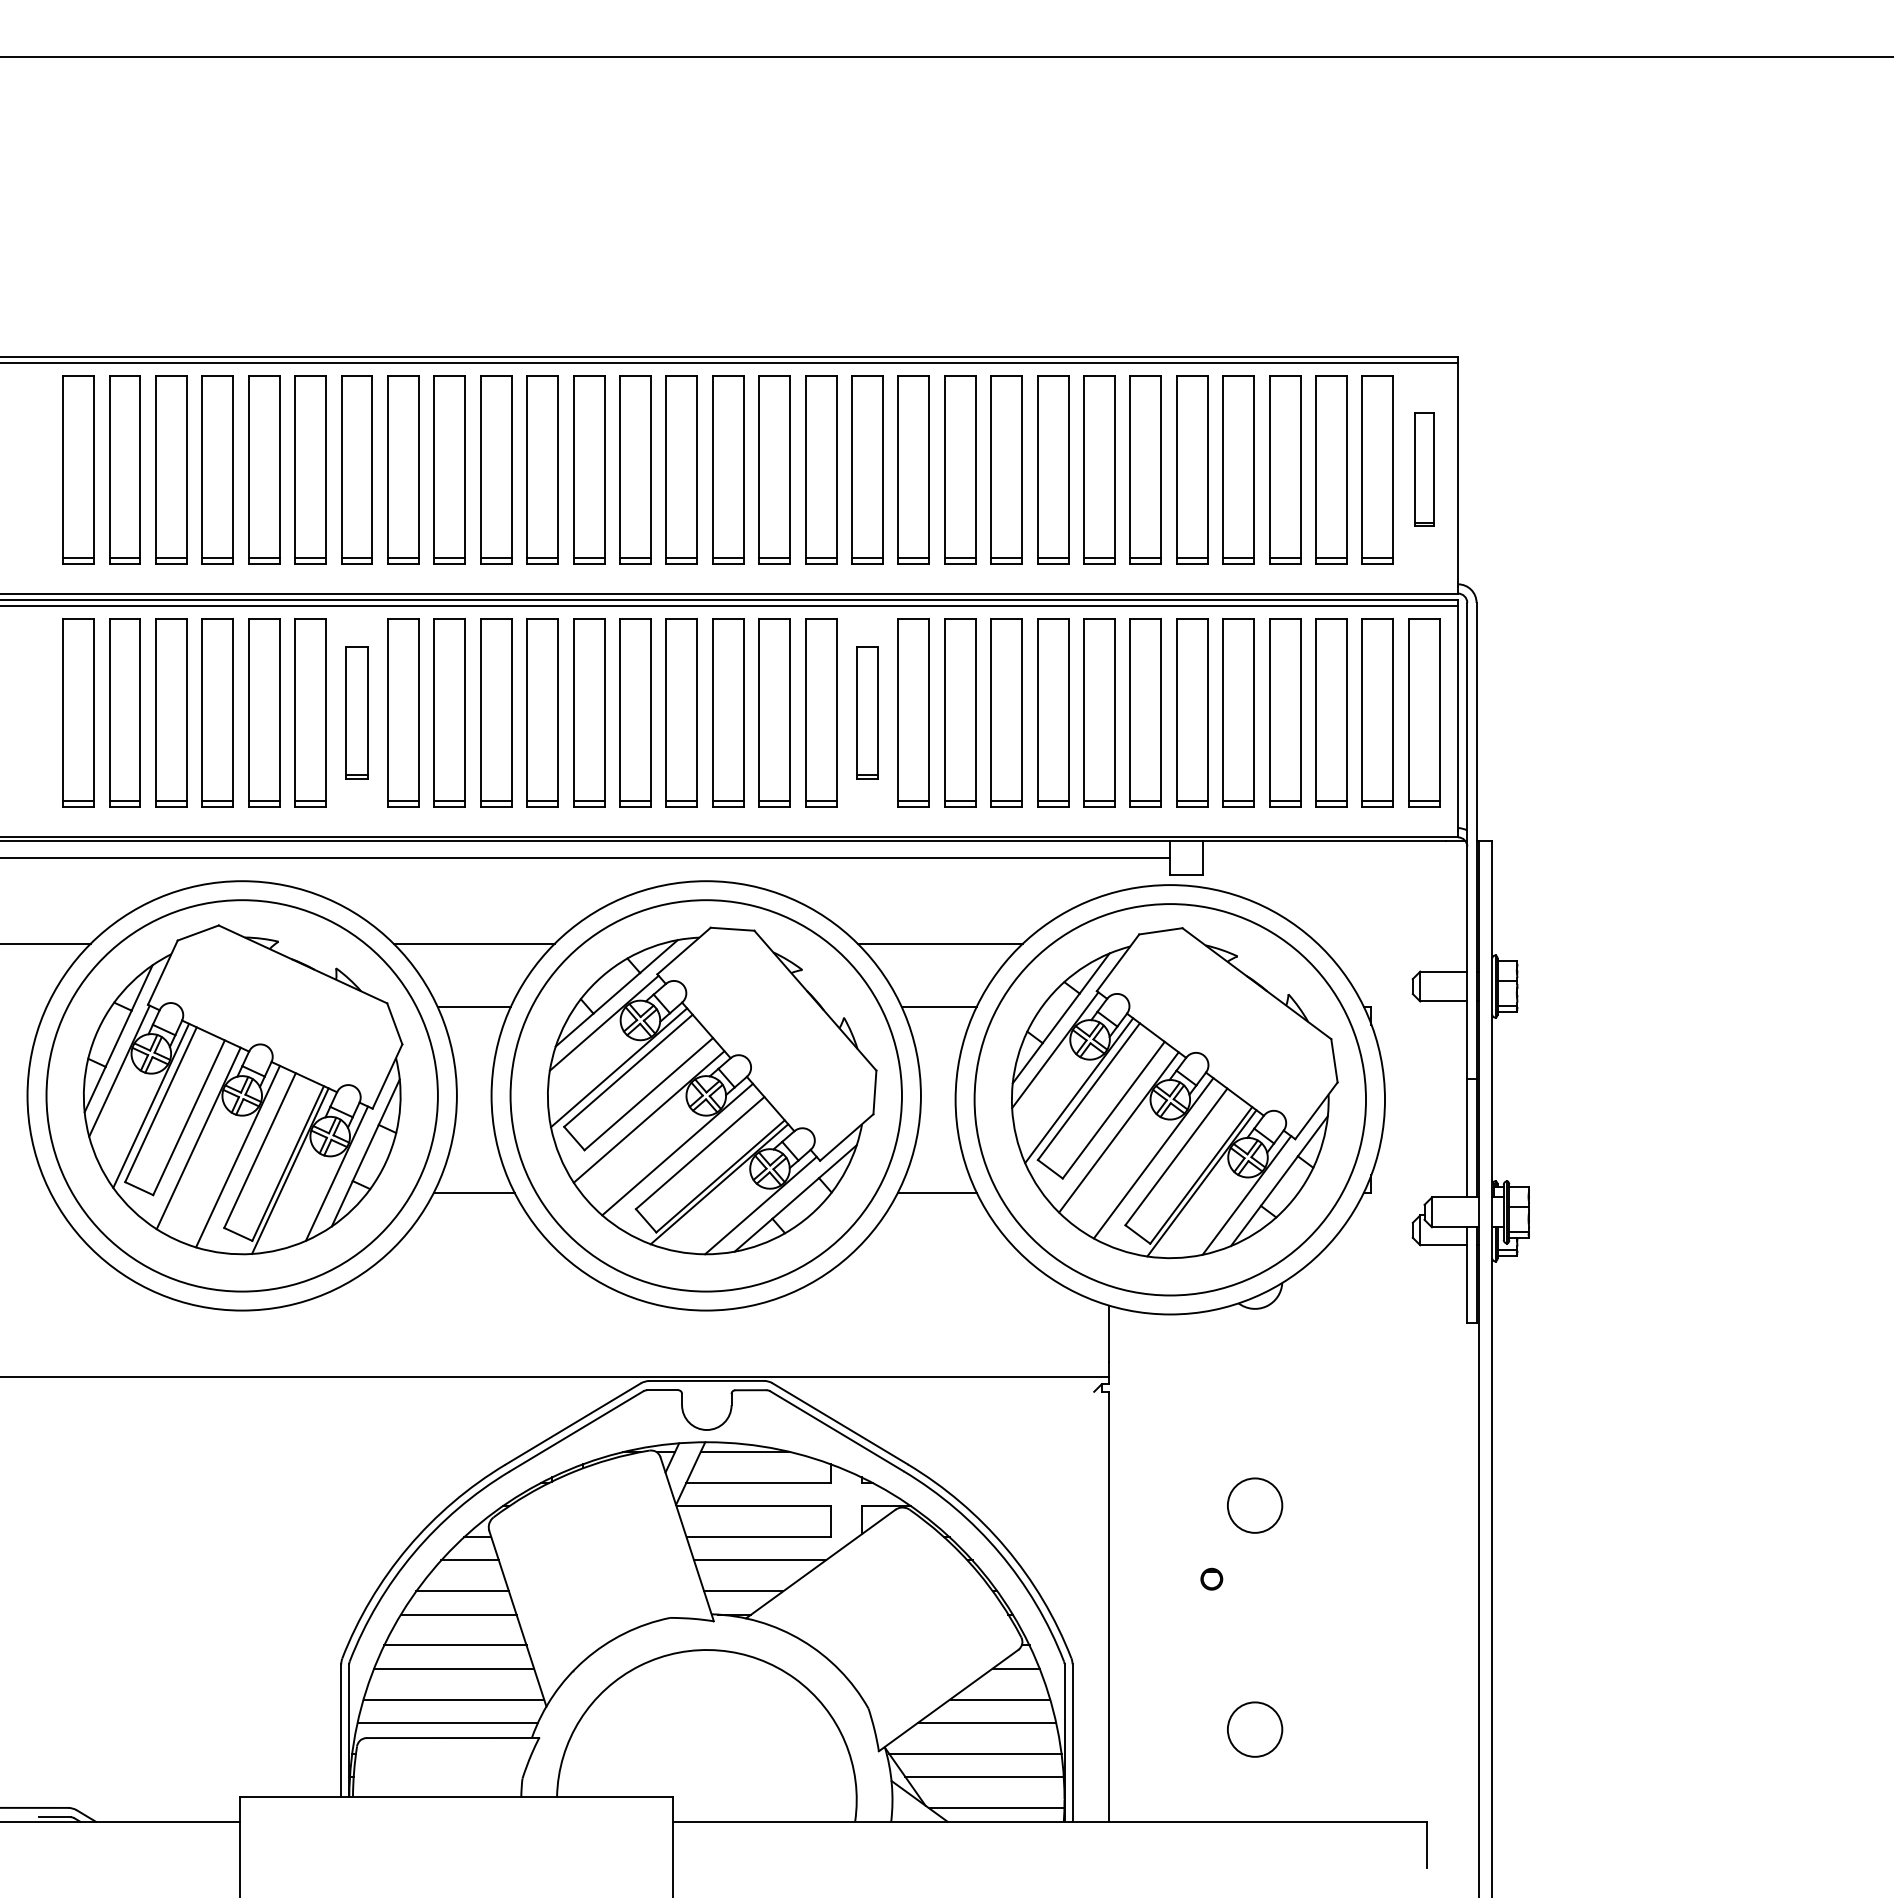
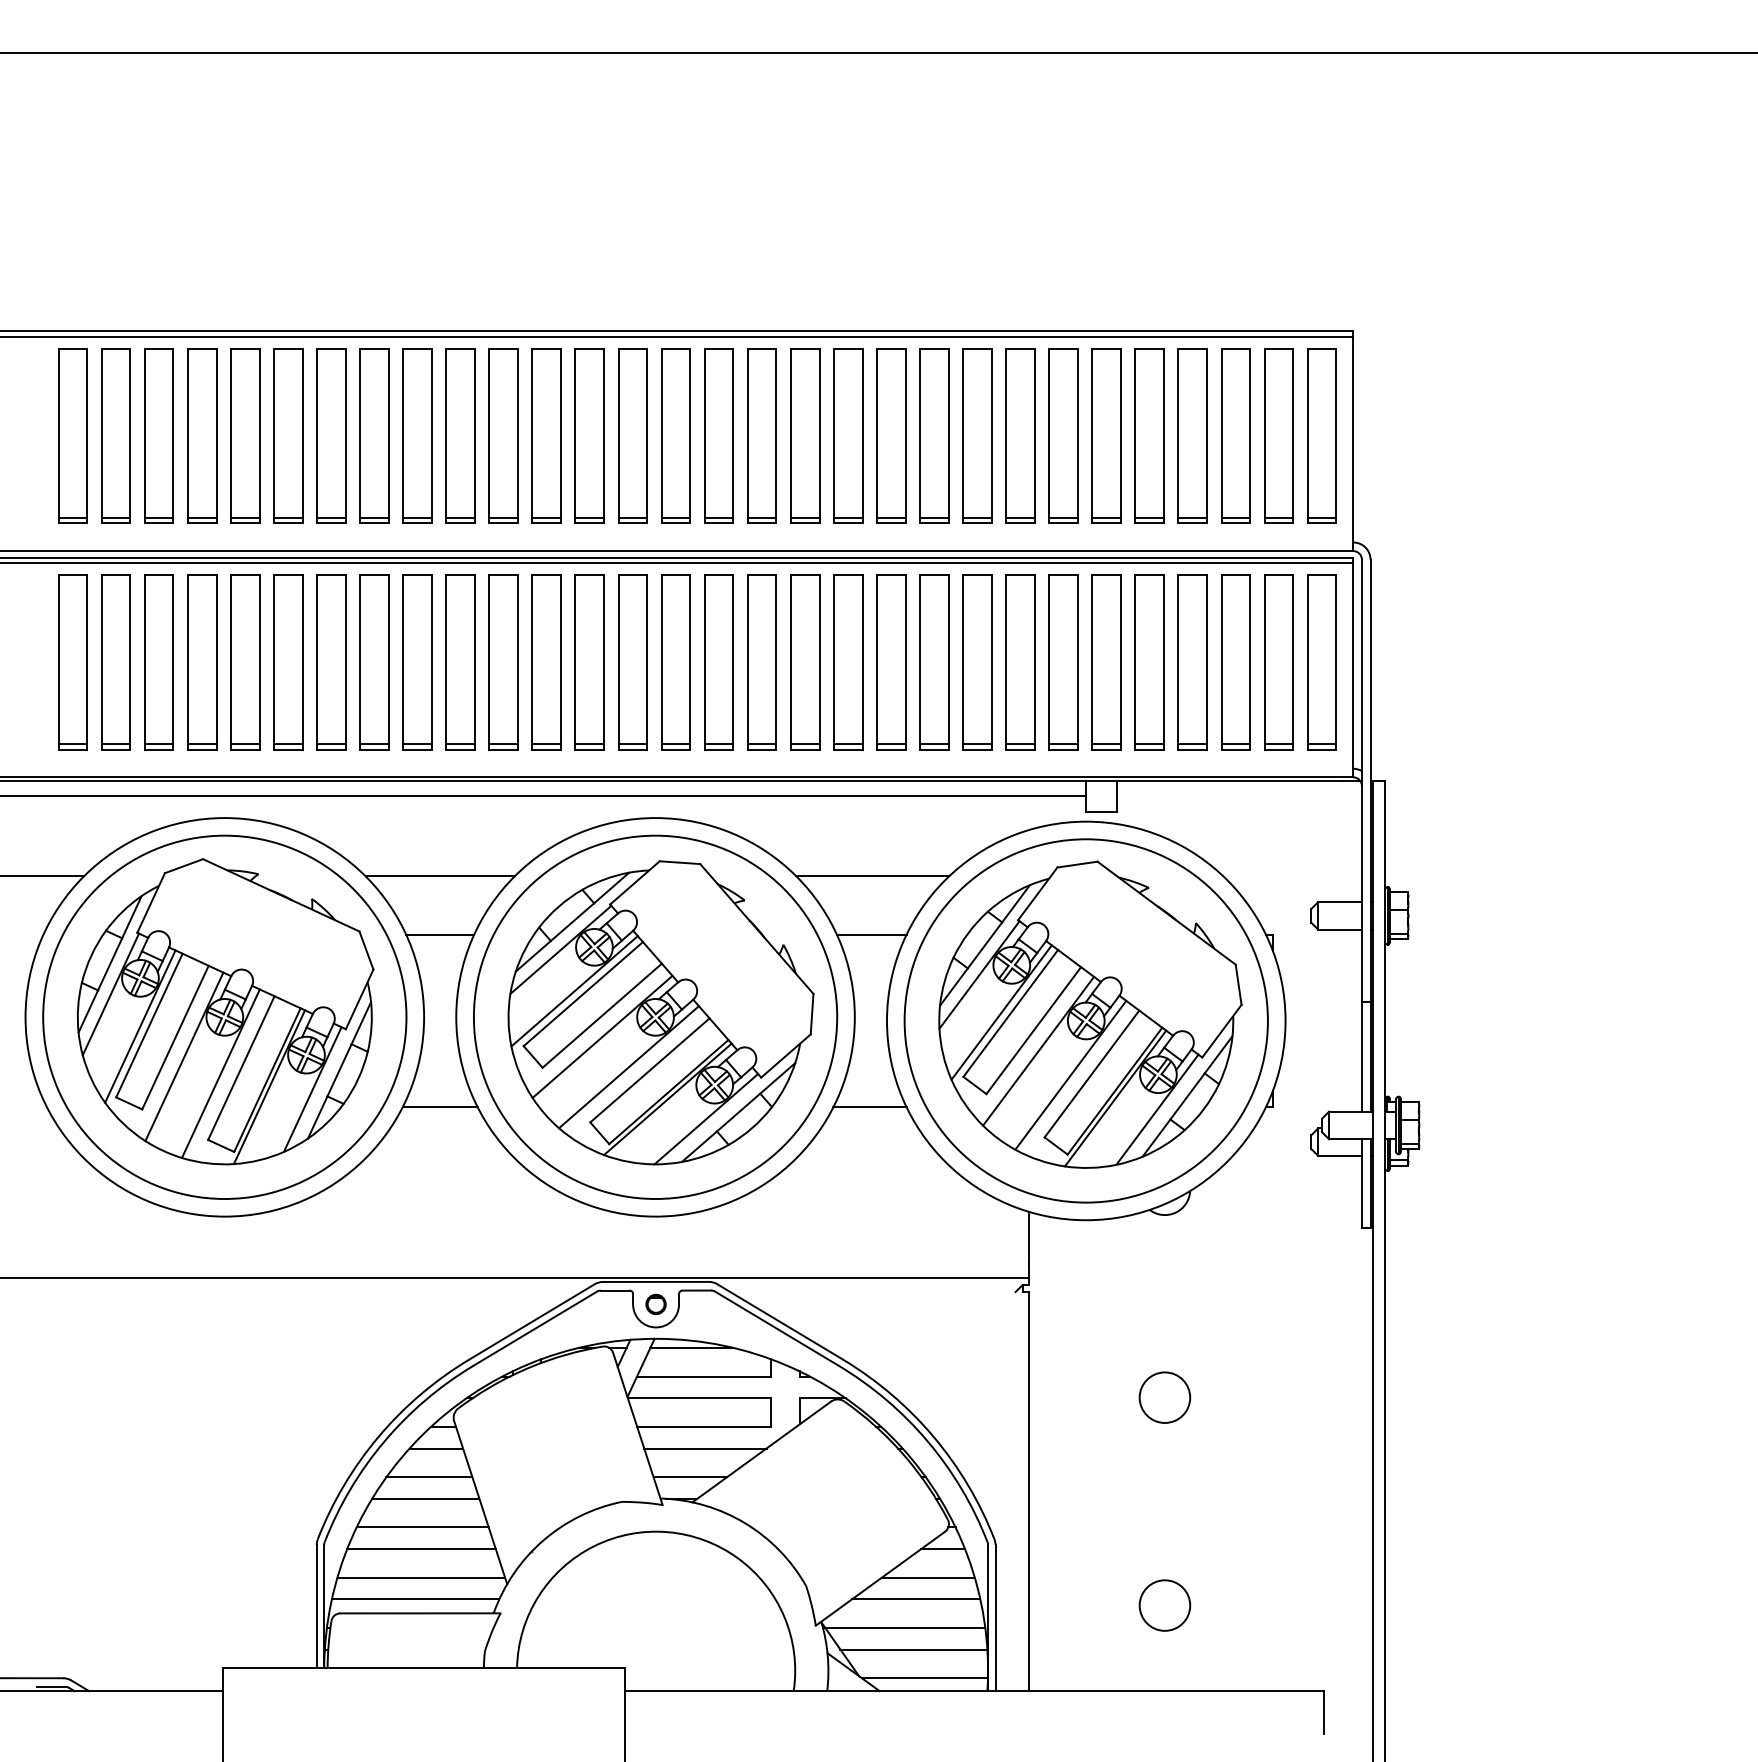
part: (1424, 469) -> (1322, 435), size x1.67
part: (356, 712) -> (330, 661), size x1.43
part: (867, 712) -> (805, 661), size x1.43
part: (1211, 1578) -> (655, 1303), moved

